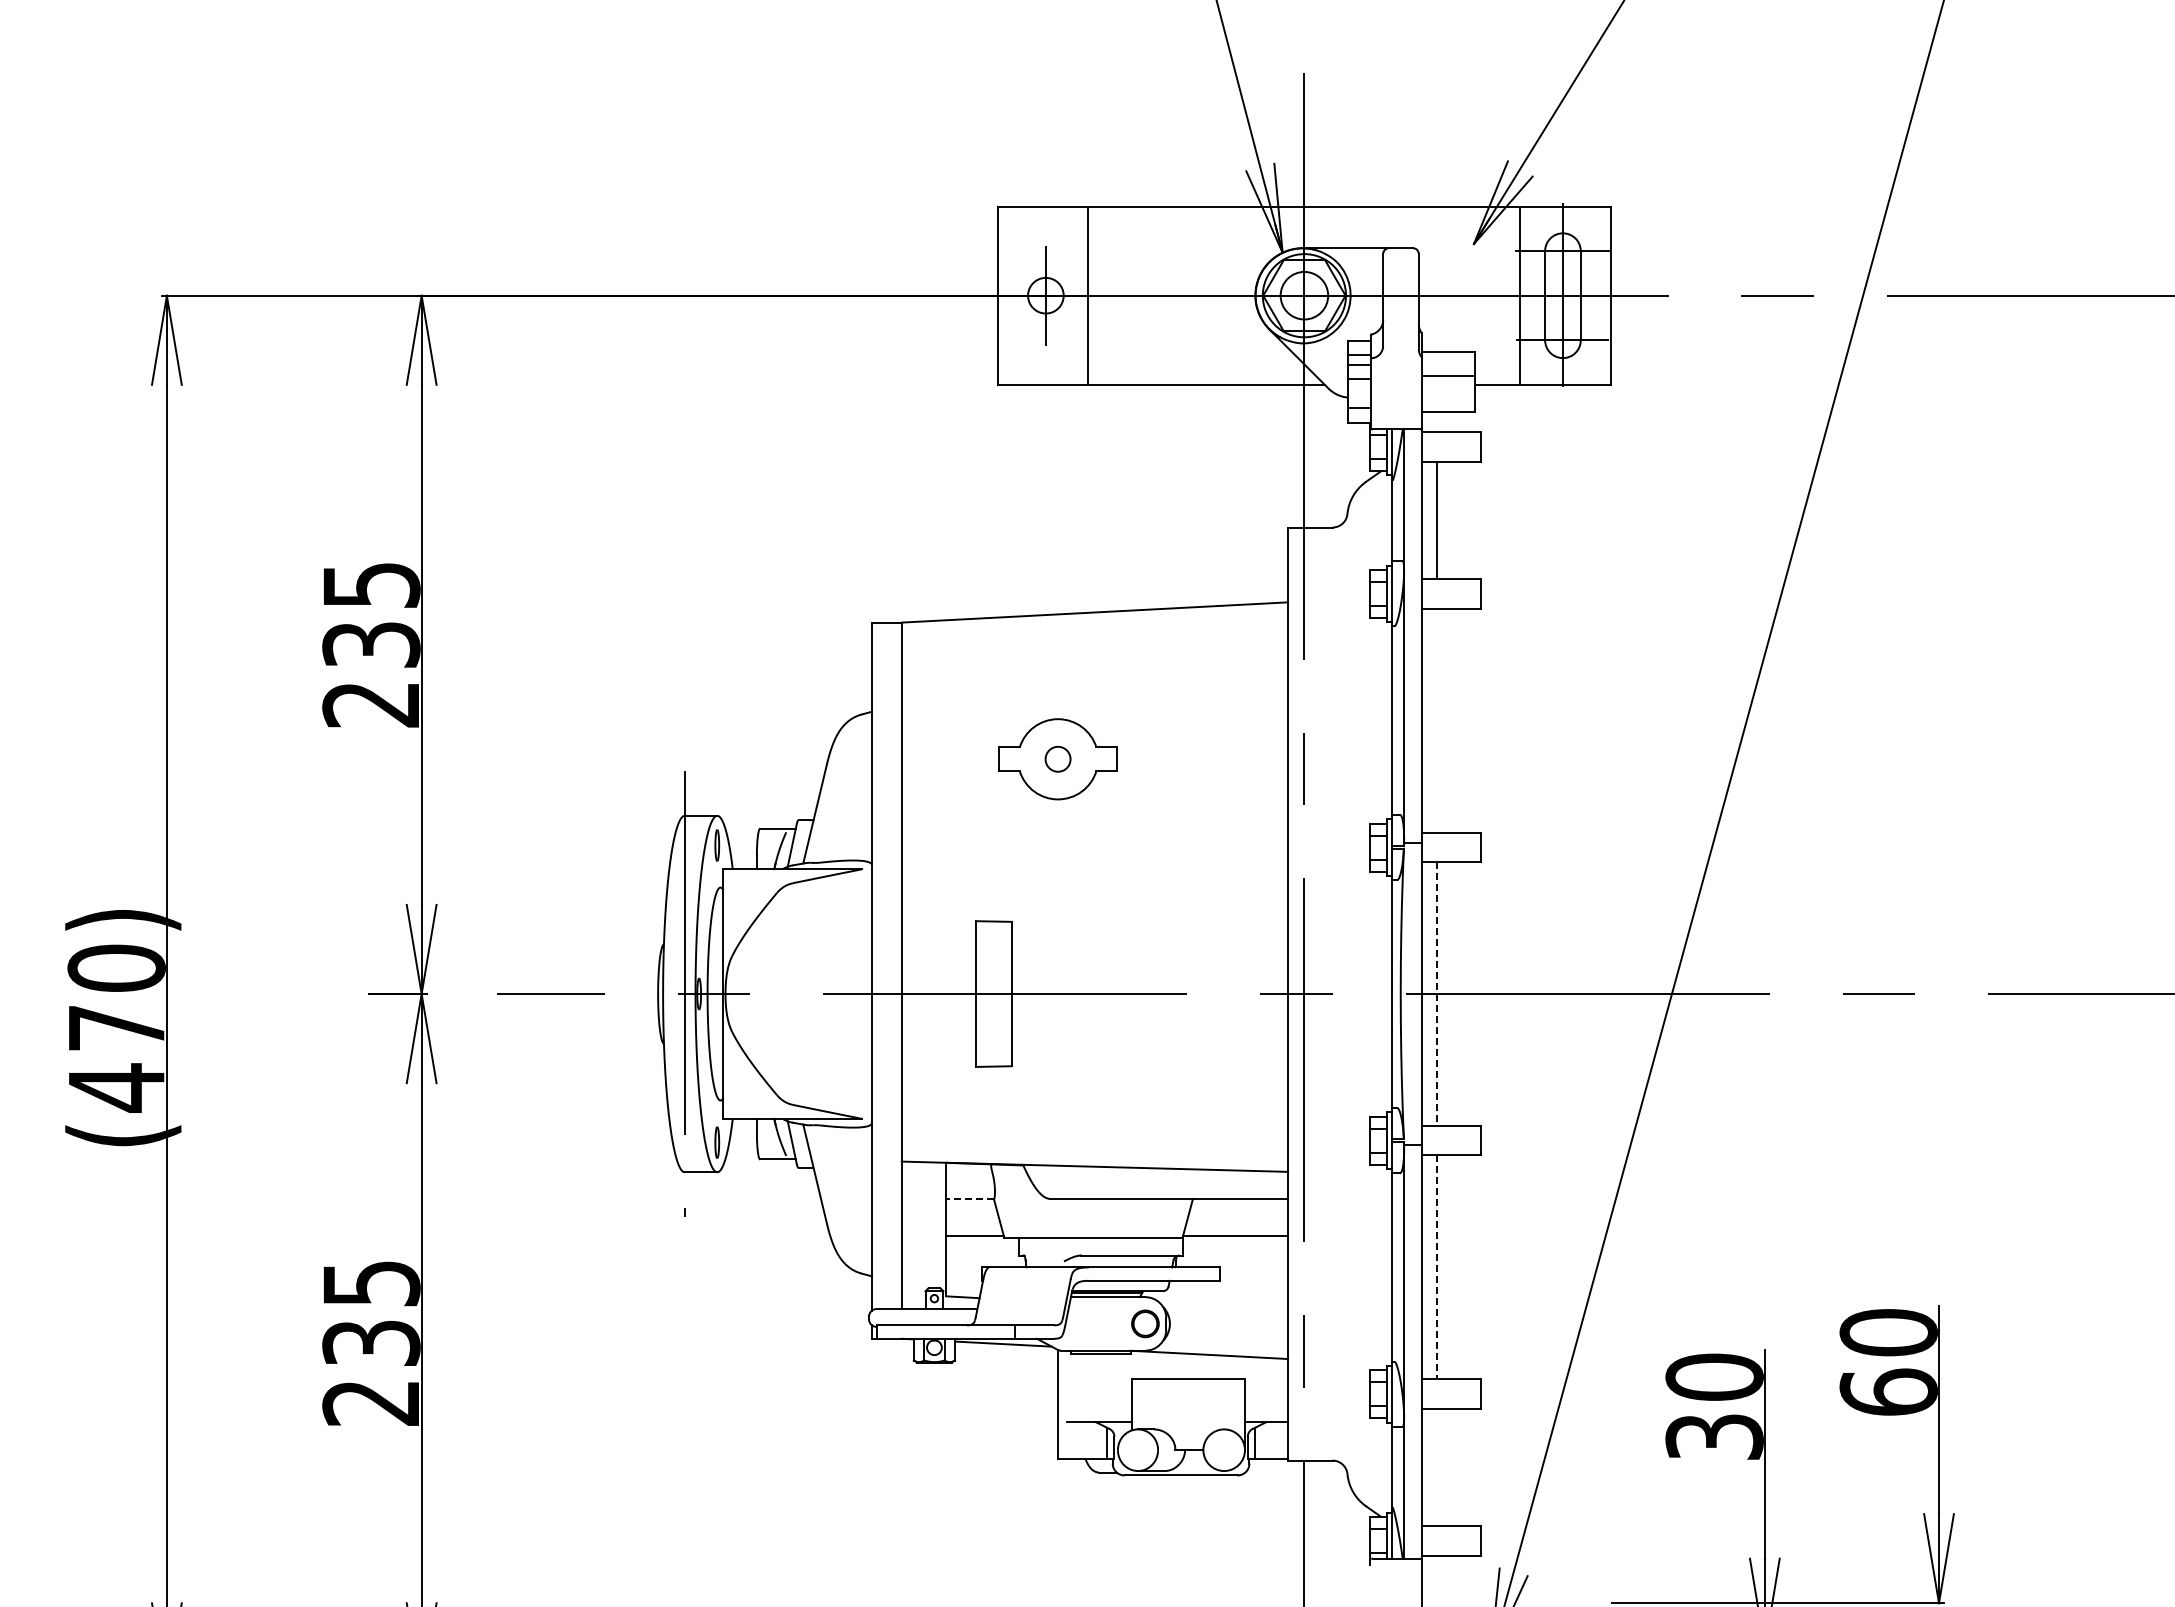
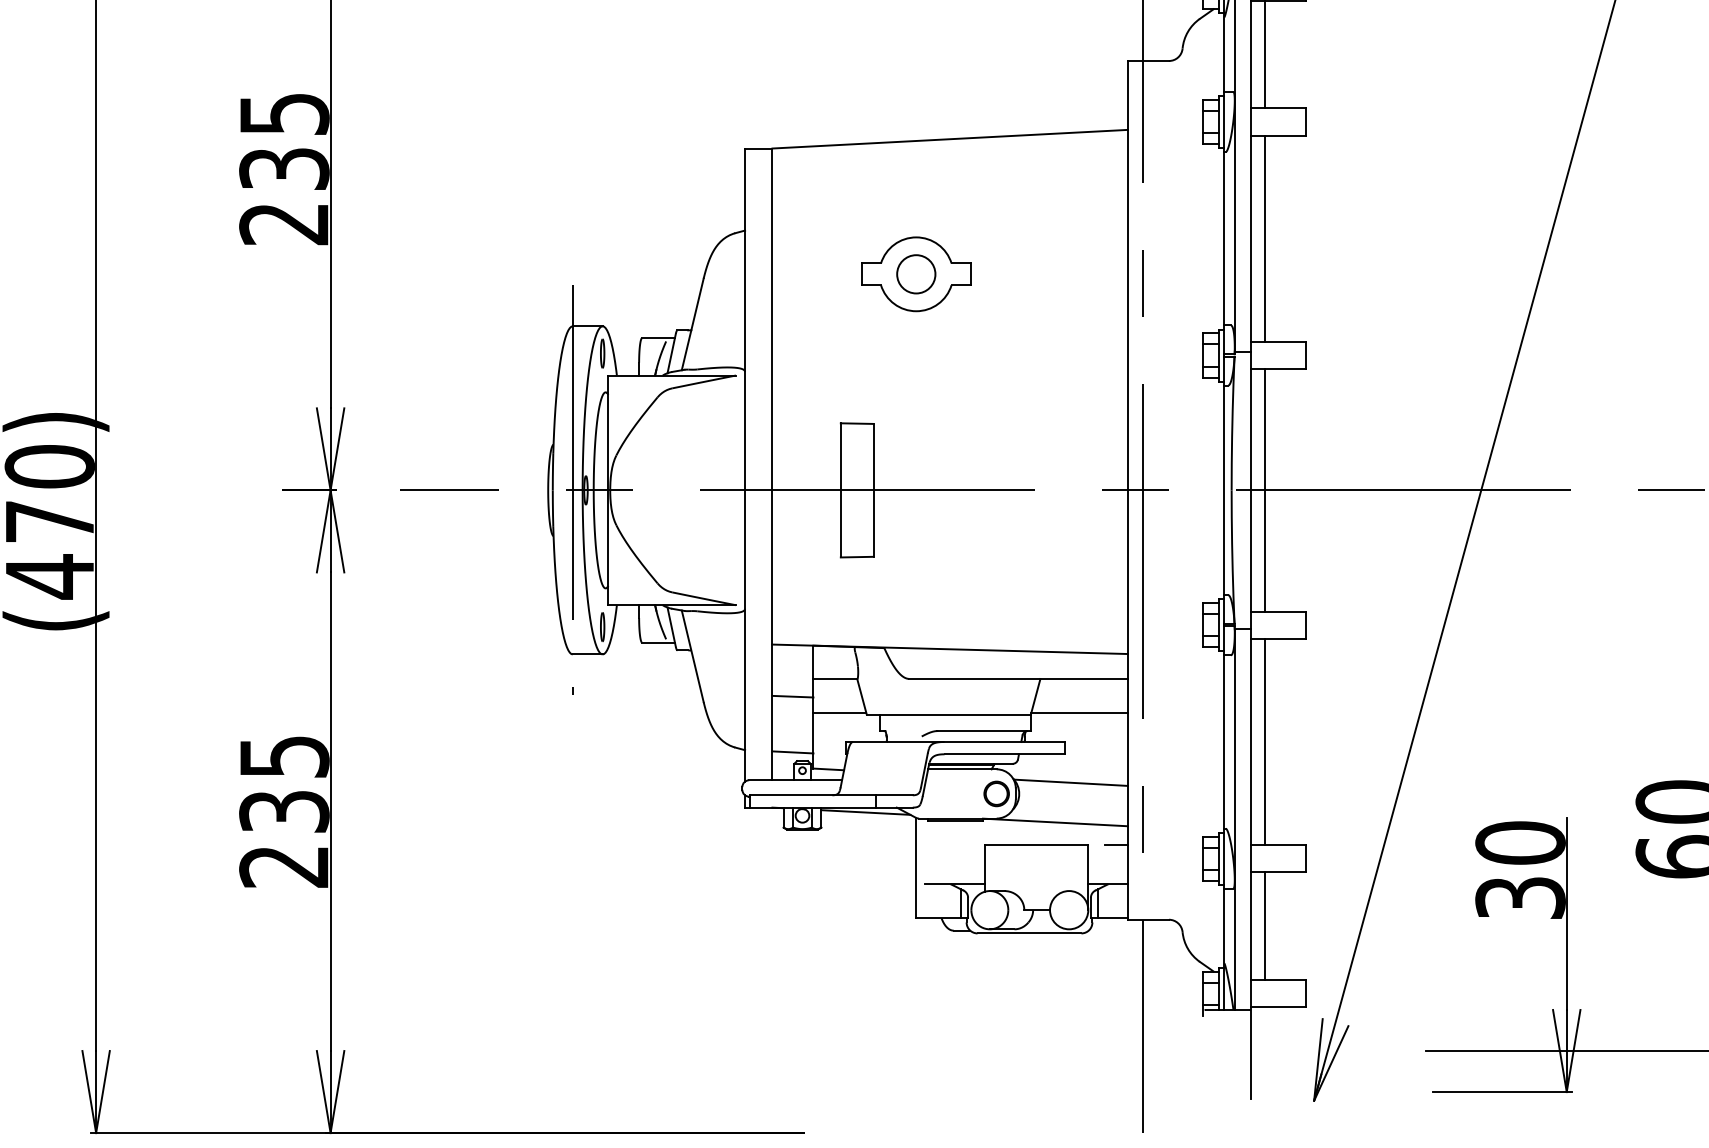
line: (1436, 720) -> (1264, 238), added
circle: (1057, 759) -> (915, 274), size x1.67
line: (1436, 994) -> (1264, 490), dashed -> solid
line: (970, 1199) -> (835, 679), dashed -> solid
line: (923, 1218) -> (792, 696), added
line: (1436, 1267) -> (1264, 742), dashed -> solid
line: (923, 1278) -> (792, 752), added
line: (1226, 1311) -> (1071, 782), added
line: (1275, 1378) -> (1116, 844), added
line: (1436, 1467) -> (1264, 926), added

